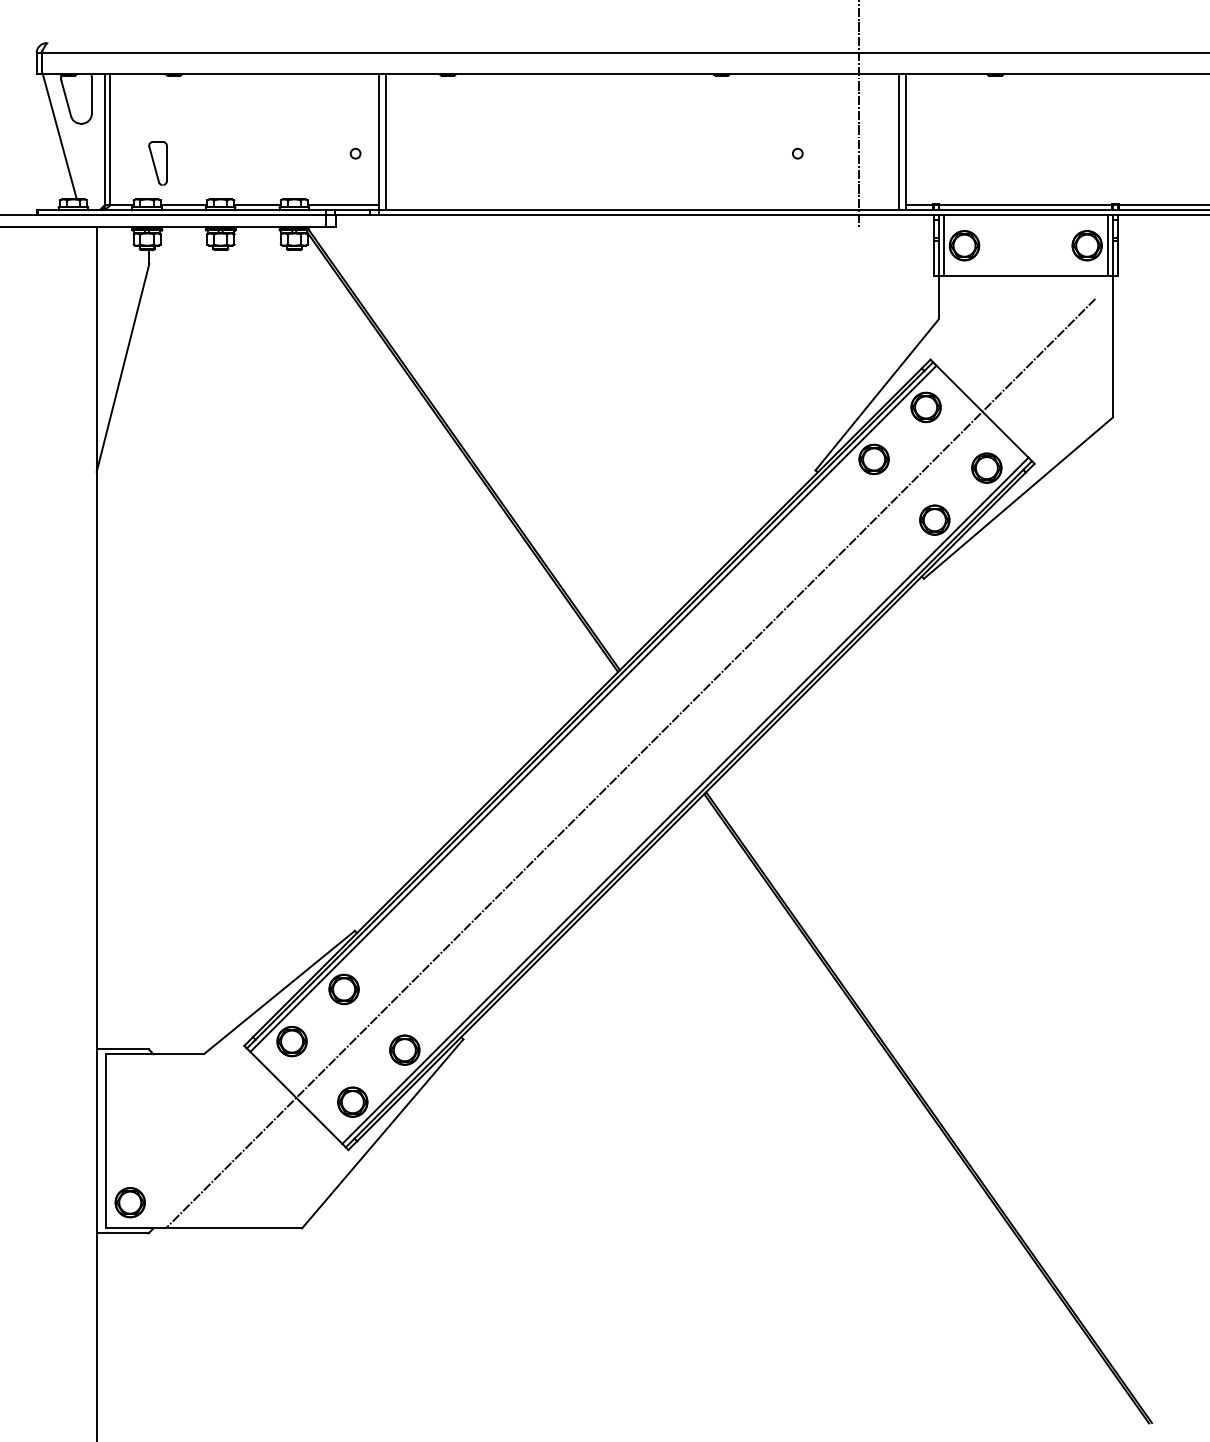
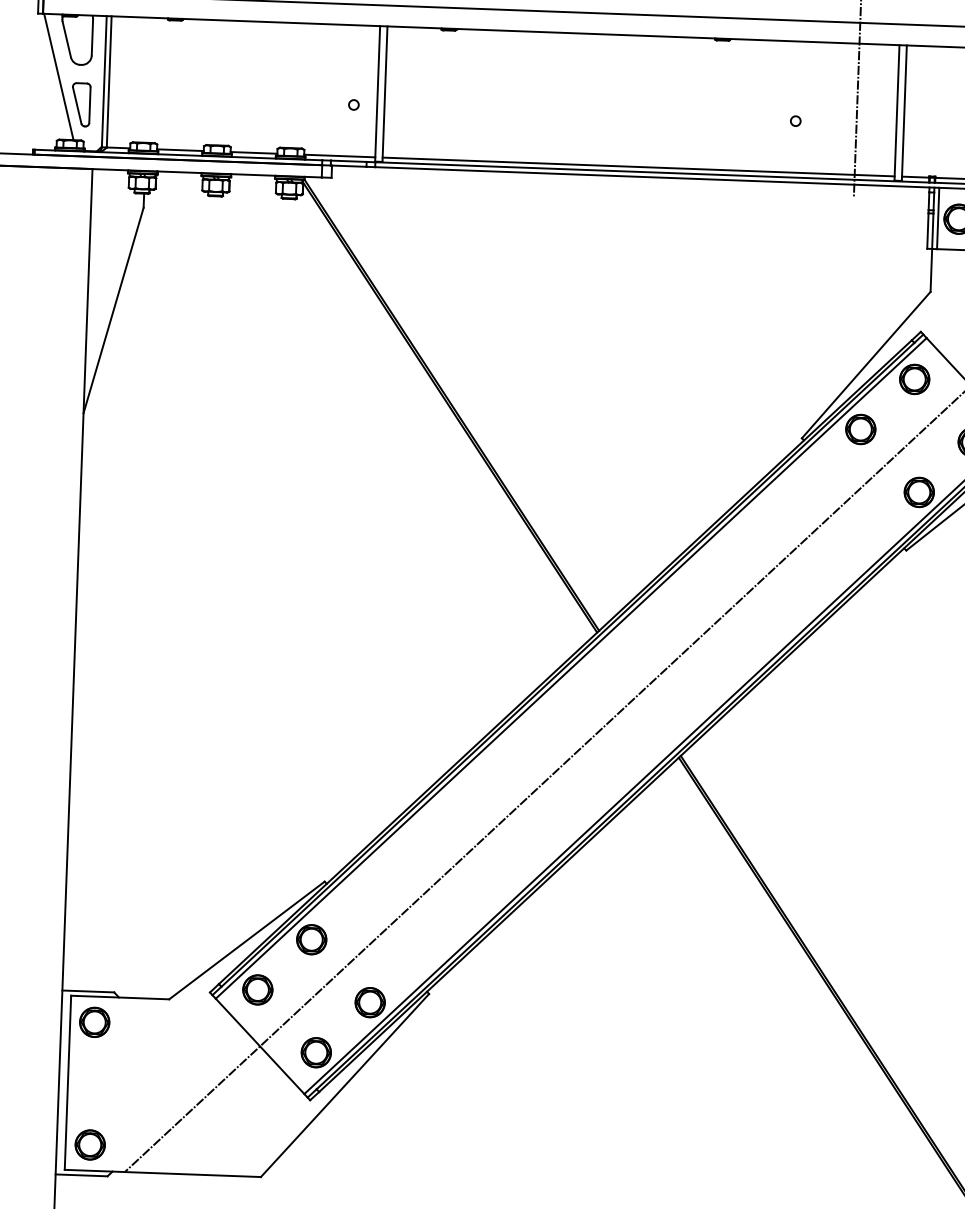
part: (157, 163) -> (80, 104), moved
line: (642, 205) -> (638, 167), added
part: (129, 1079) -> (93, 1021), added

